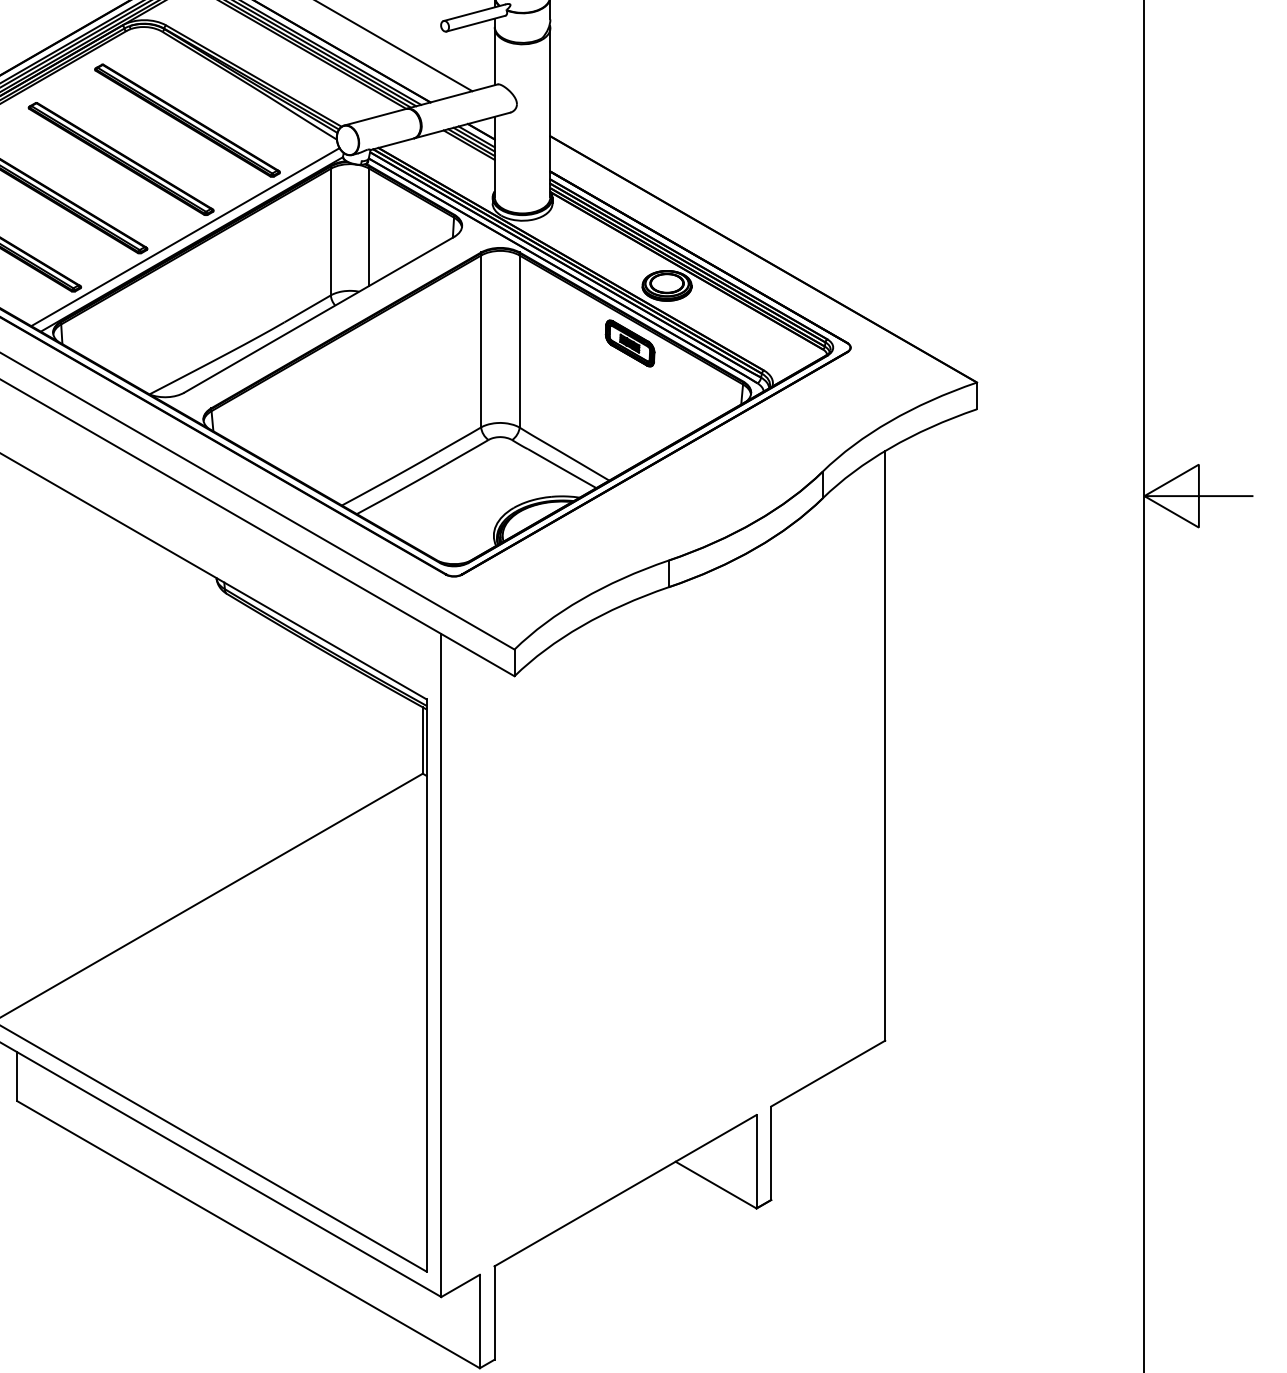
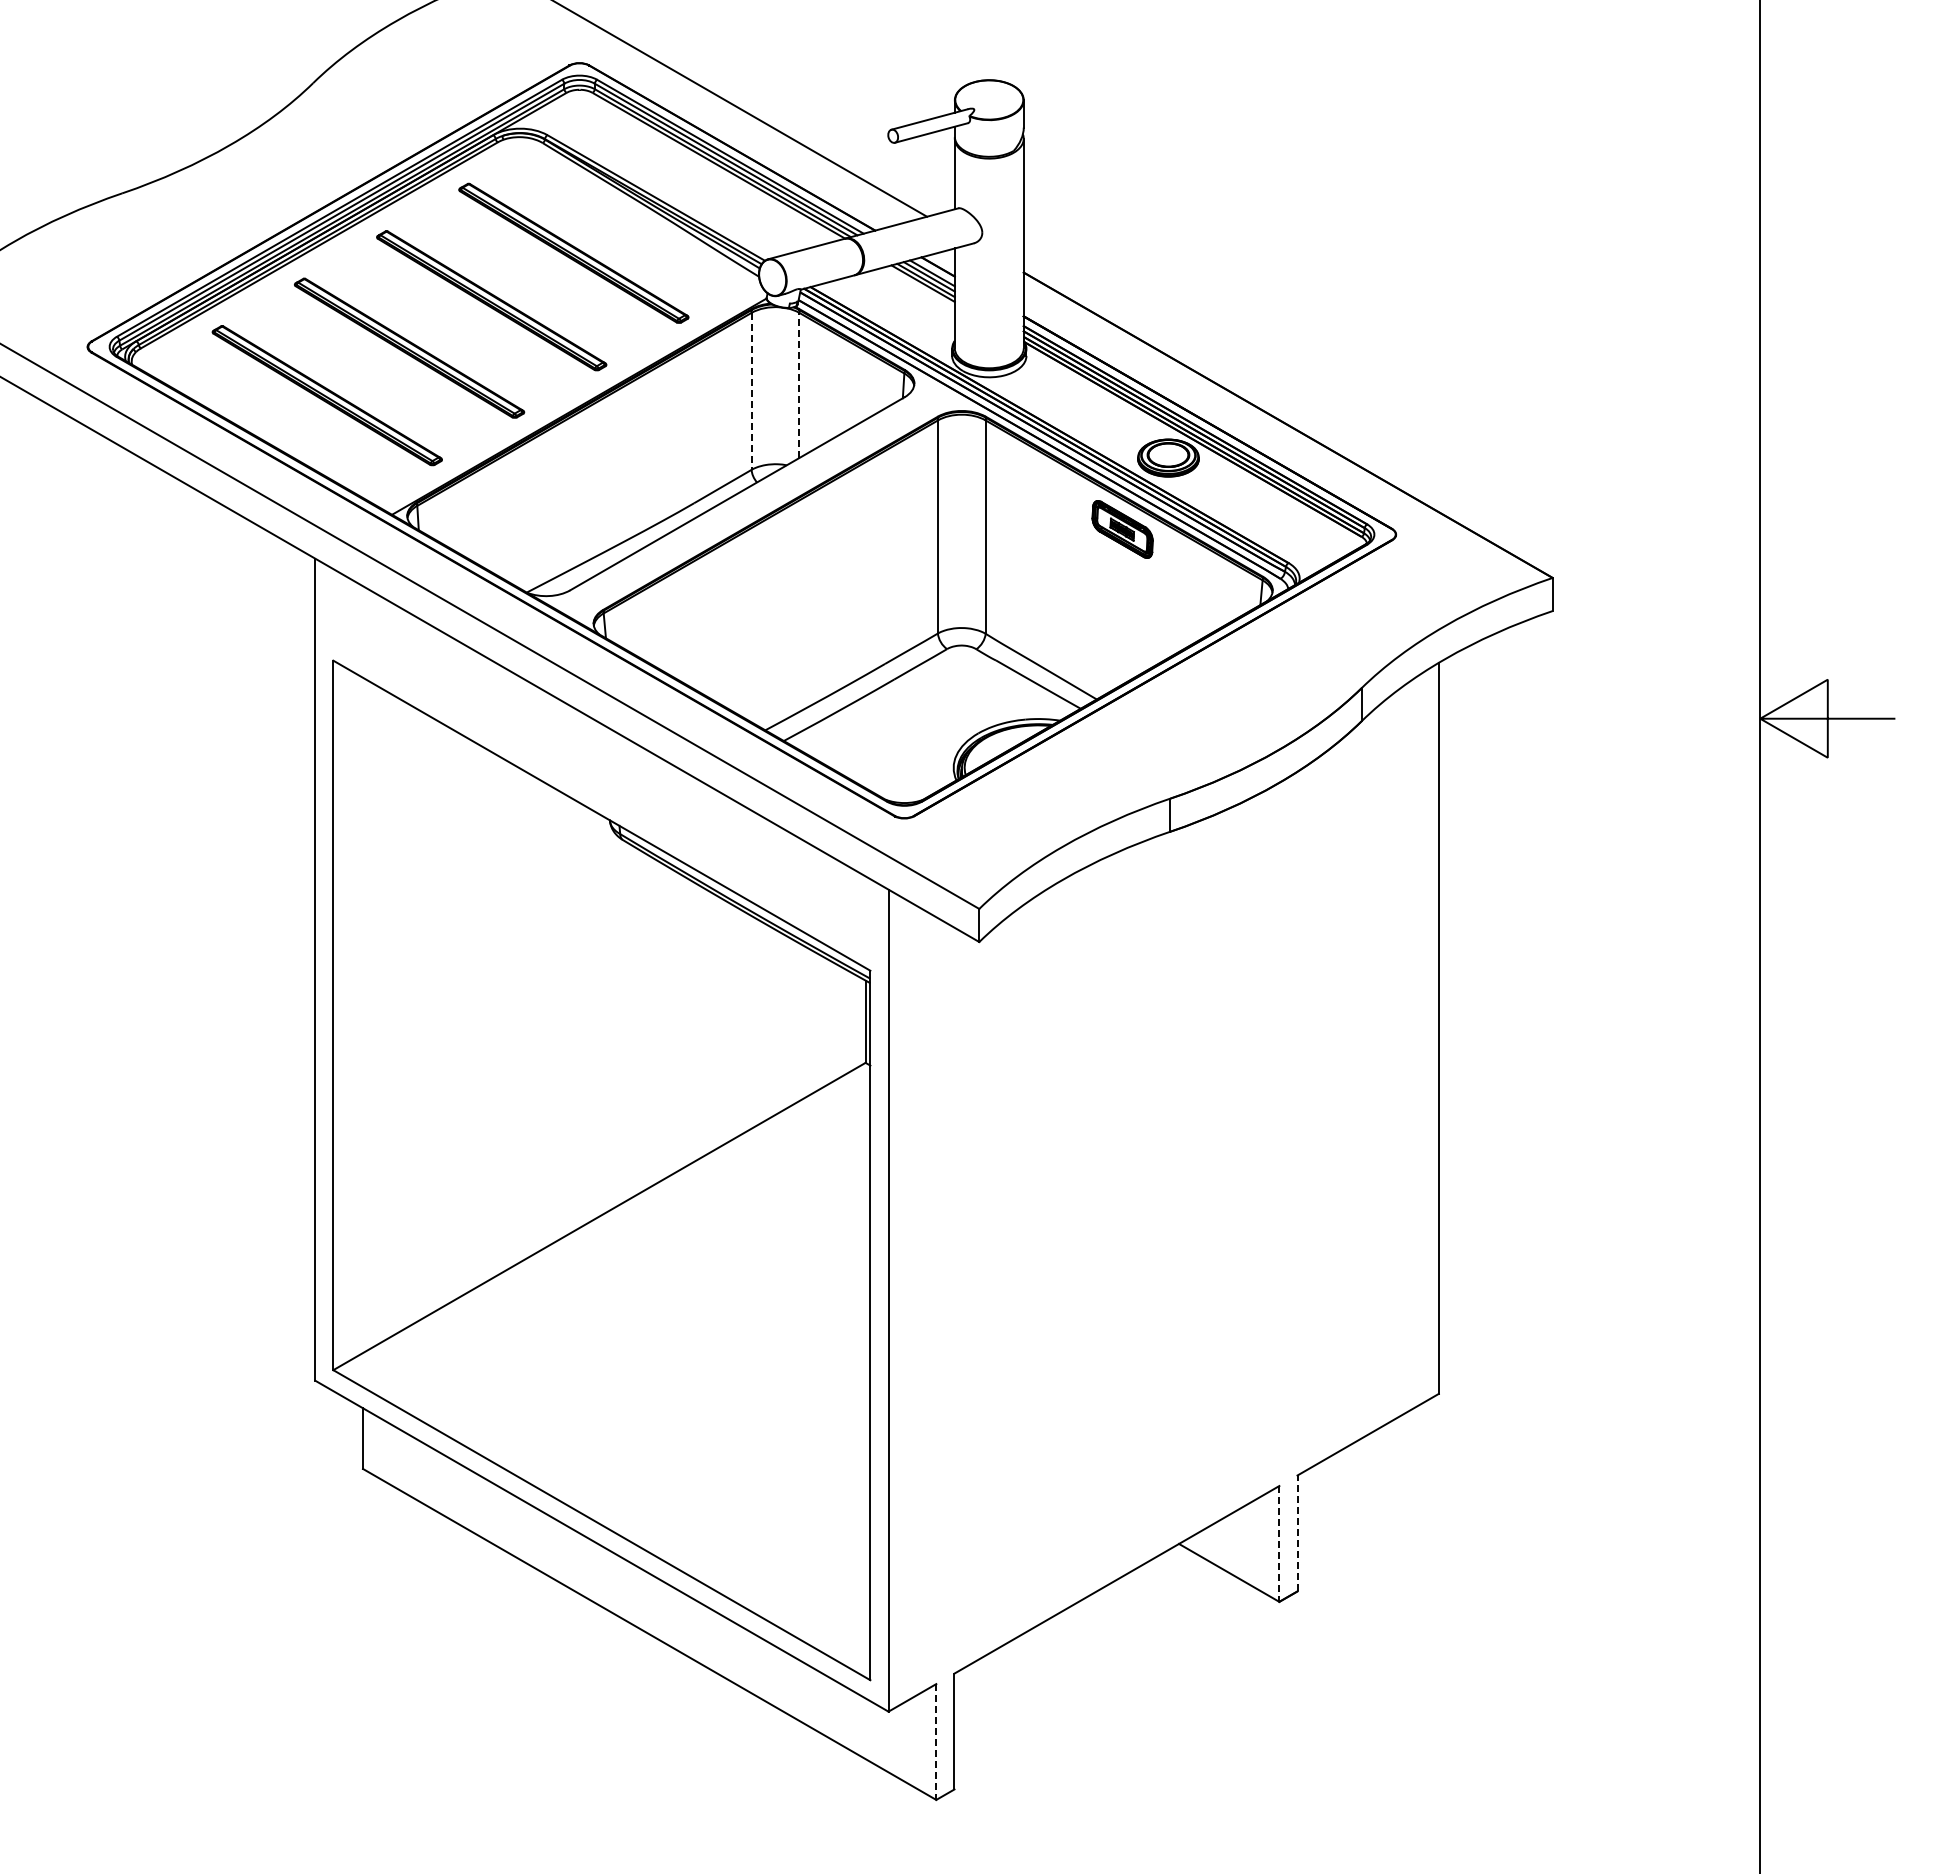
line: (369, 227) -> (799, 385), solid -> dashed
line: (330, 232) -> (751, 391), solid -> dashed
line: (185, 237) -> (571, 397), removed
line: (771, 1153) -> (1297, 1533), solid -> dashed
line: (756, 1161) -> (1279, 1543), solid -> dashed
line: (480, 1321) -> (936, 1742), solid -> dashed

